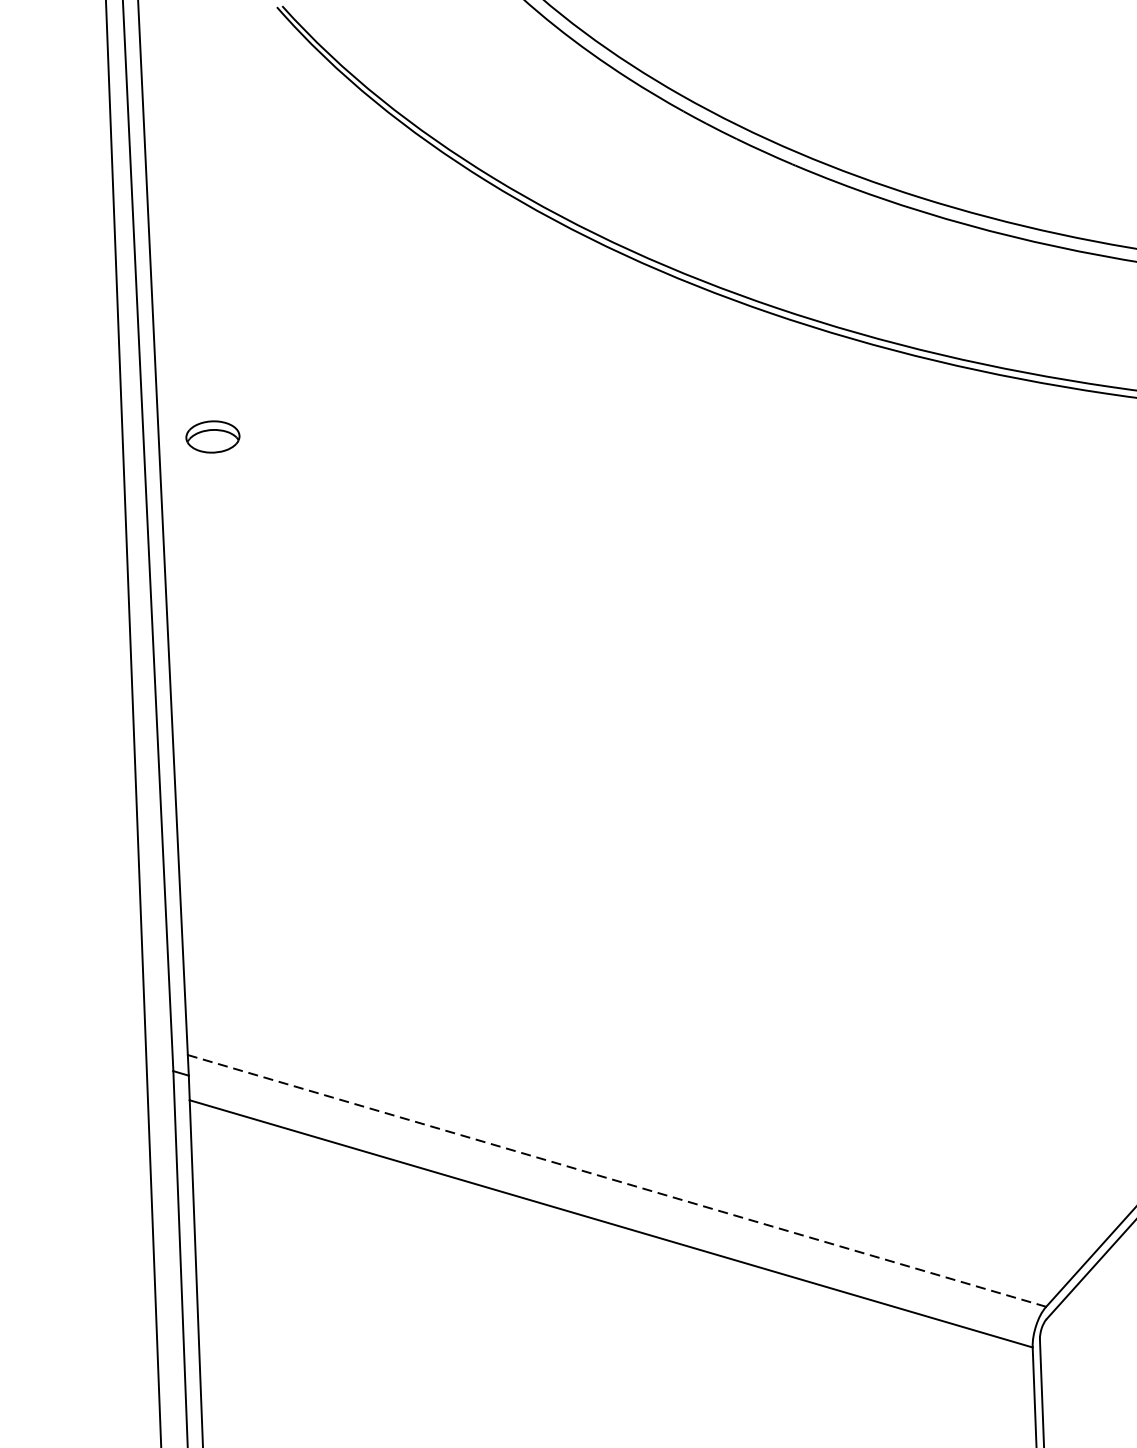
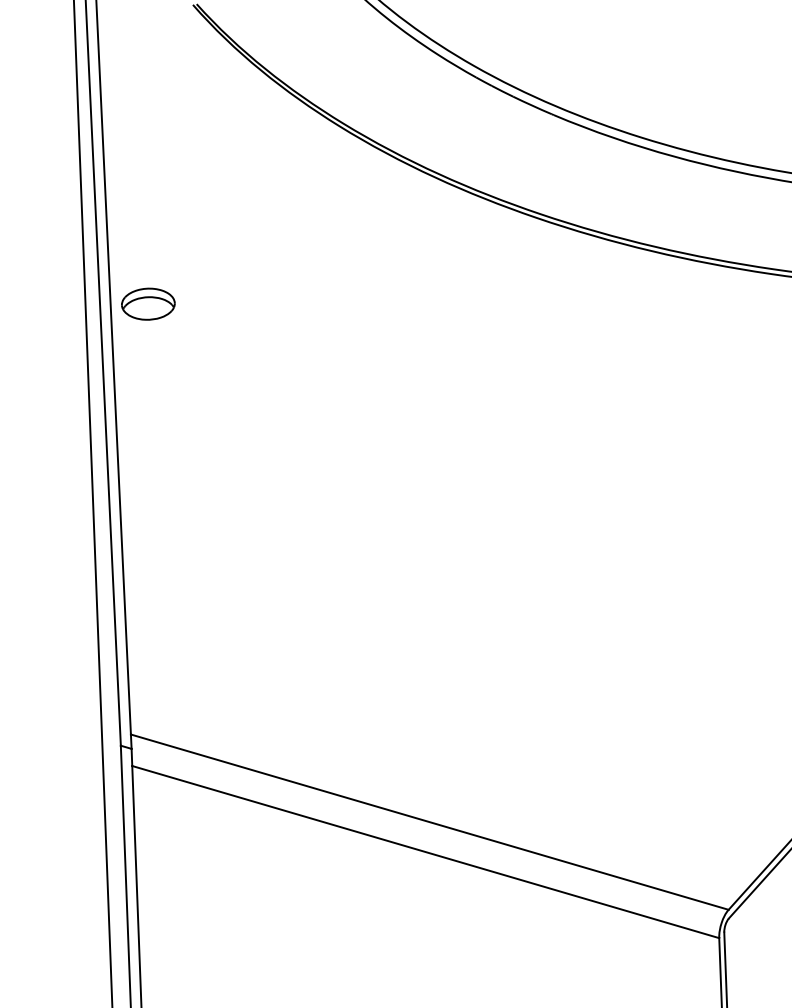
part: (213, 436) -> (148, 303), size x1.43
line: (616, 1181) -> (429, 822), dashed -> solid

